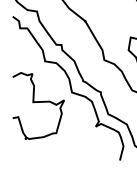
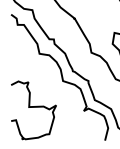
curve: (38, 102) -> (33, 107), moved

